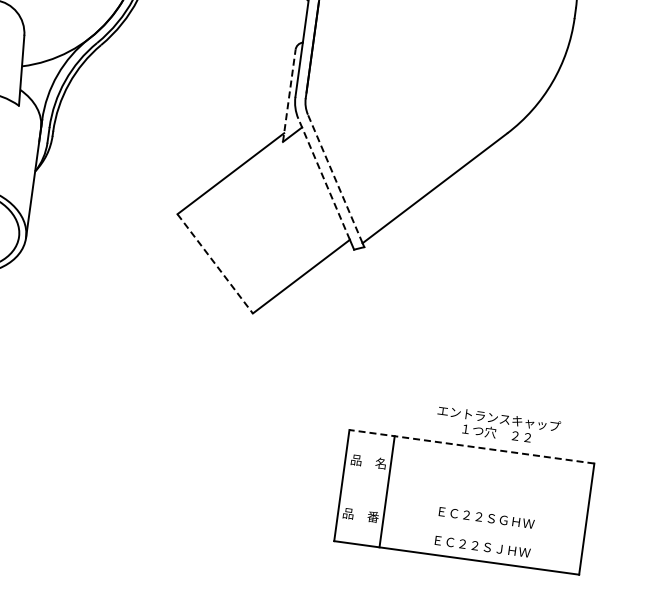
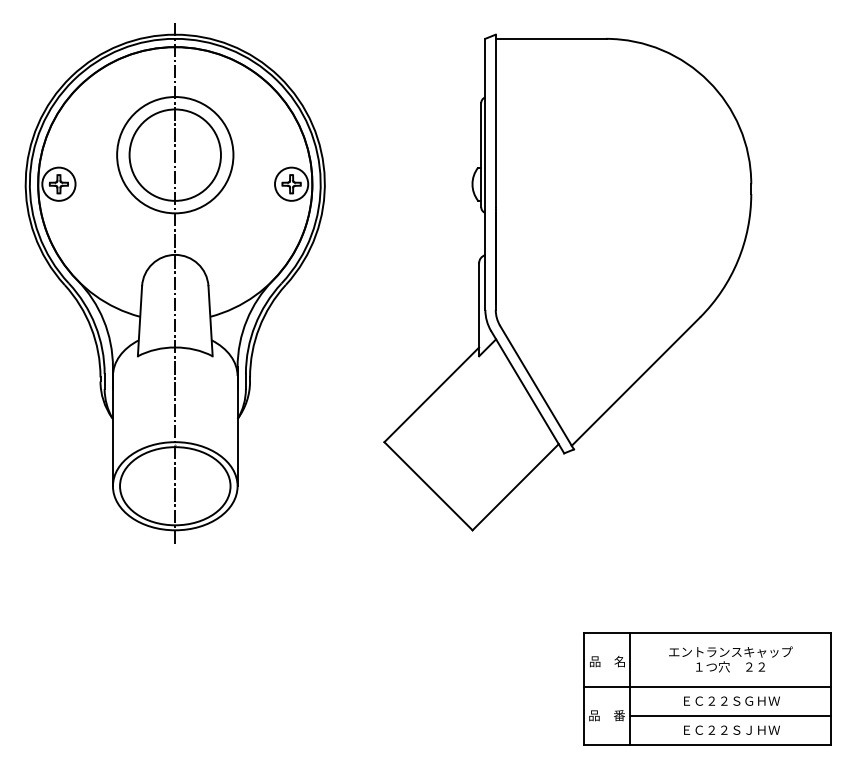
line: (289, 95) -> (479, 309), dashed -> solid
line: (334, 178) -> (535, 385), dashed -> solid
line: (324, 179) -> (525, 387), dashed -> solid
line: (215, 264) -> (428, 486), dashed -> solid
text: (497, 425) -> (730, 659), moved
line: (471, 446) -> (707, 632), dashed -> solid
line: (464, 500) -> (707, 686), added
line: (483, 531) -> (730, 715), added

